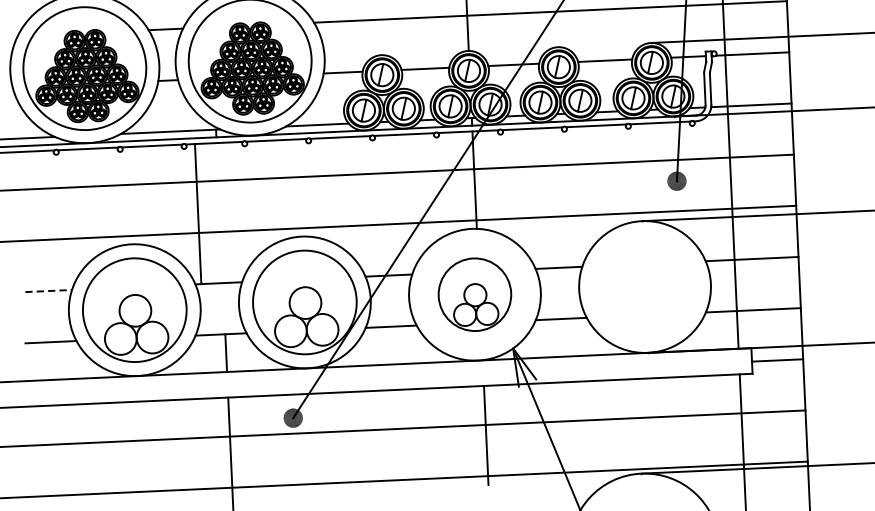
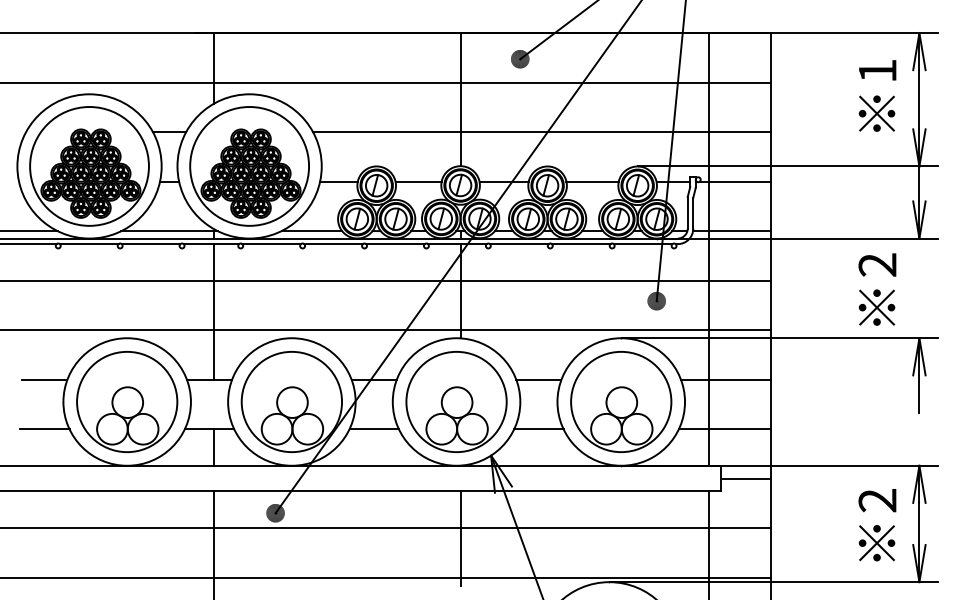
line: (197, 213) -> (213, 311), moved
part: (645, 286) -> (621, 401), added
line: (48, 290) -> (44, 379), dashed -> solid
part: (474, 294) -> (456, 401), size x1.43

